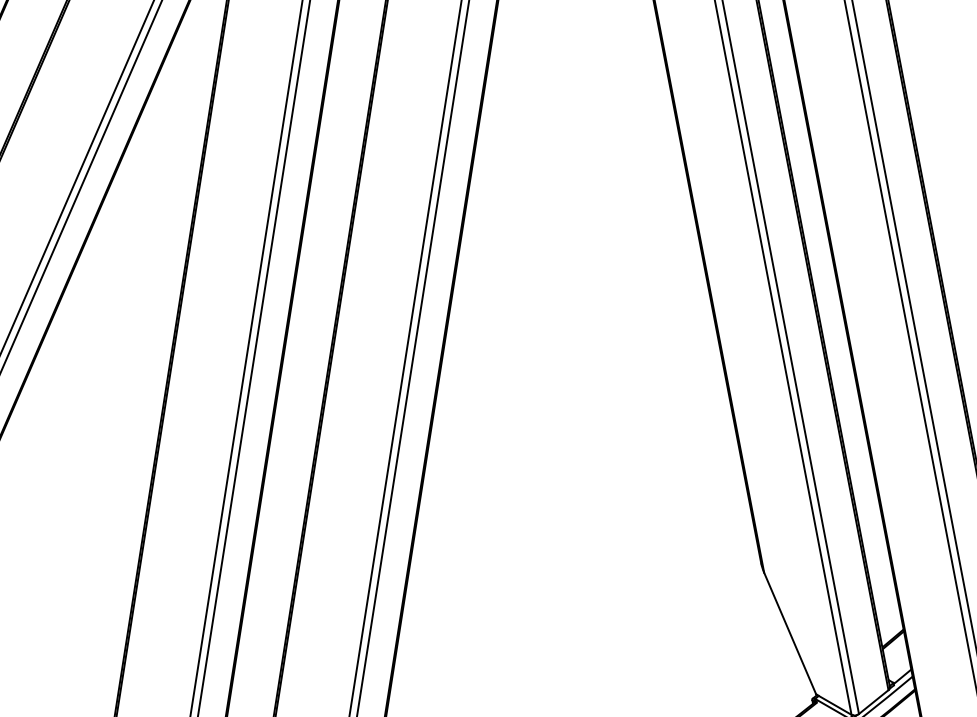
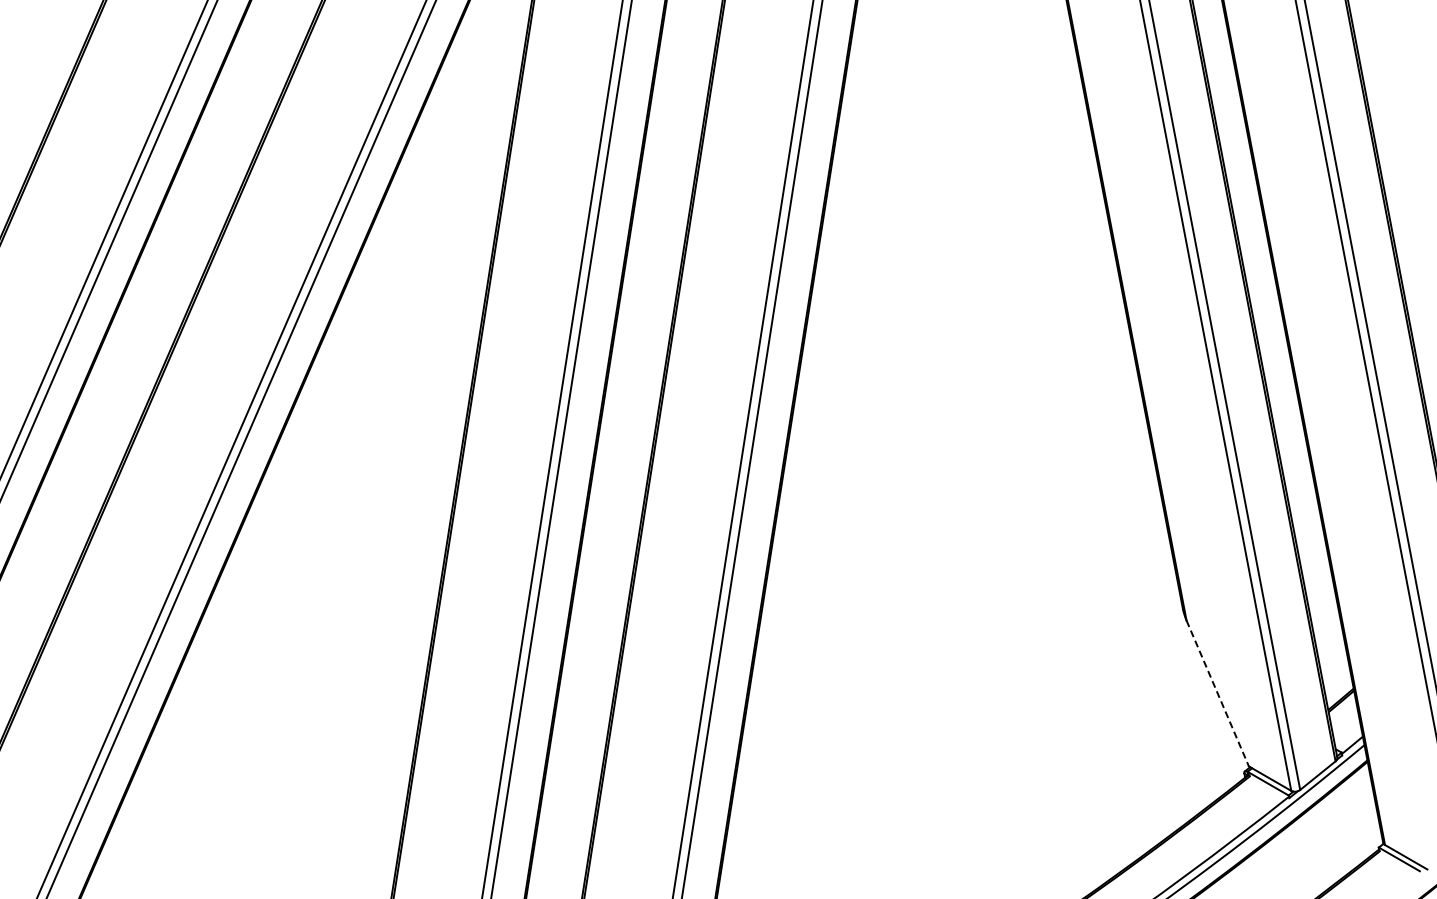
line: (789, 633) -> (1217, 693), solid -> dashed

